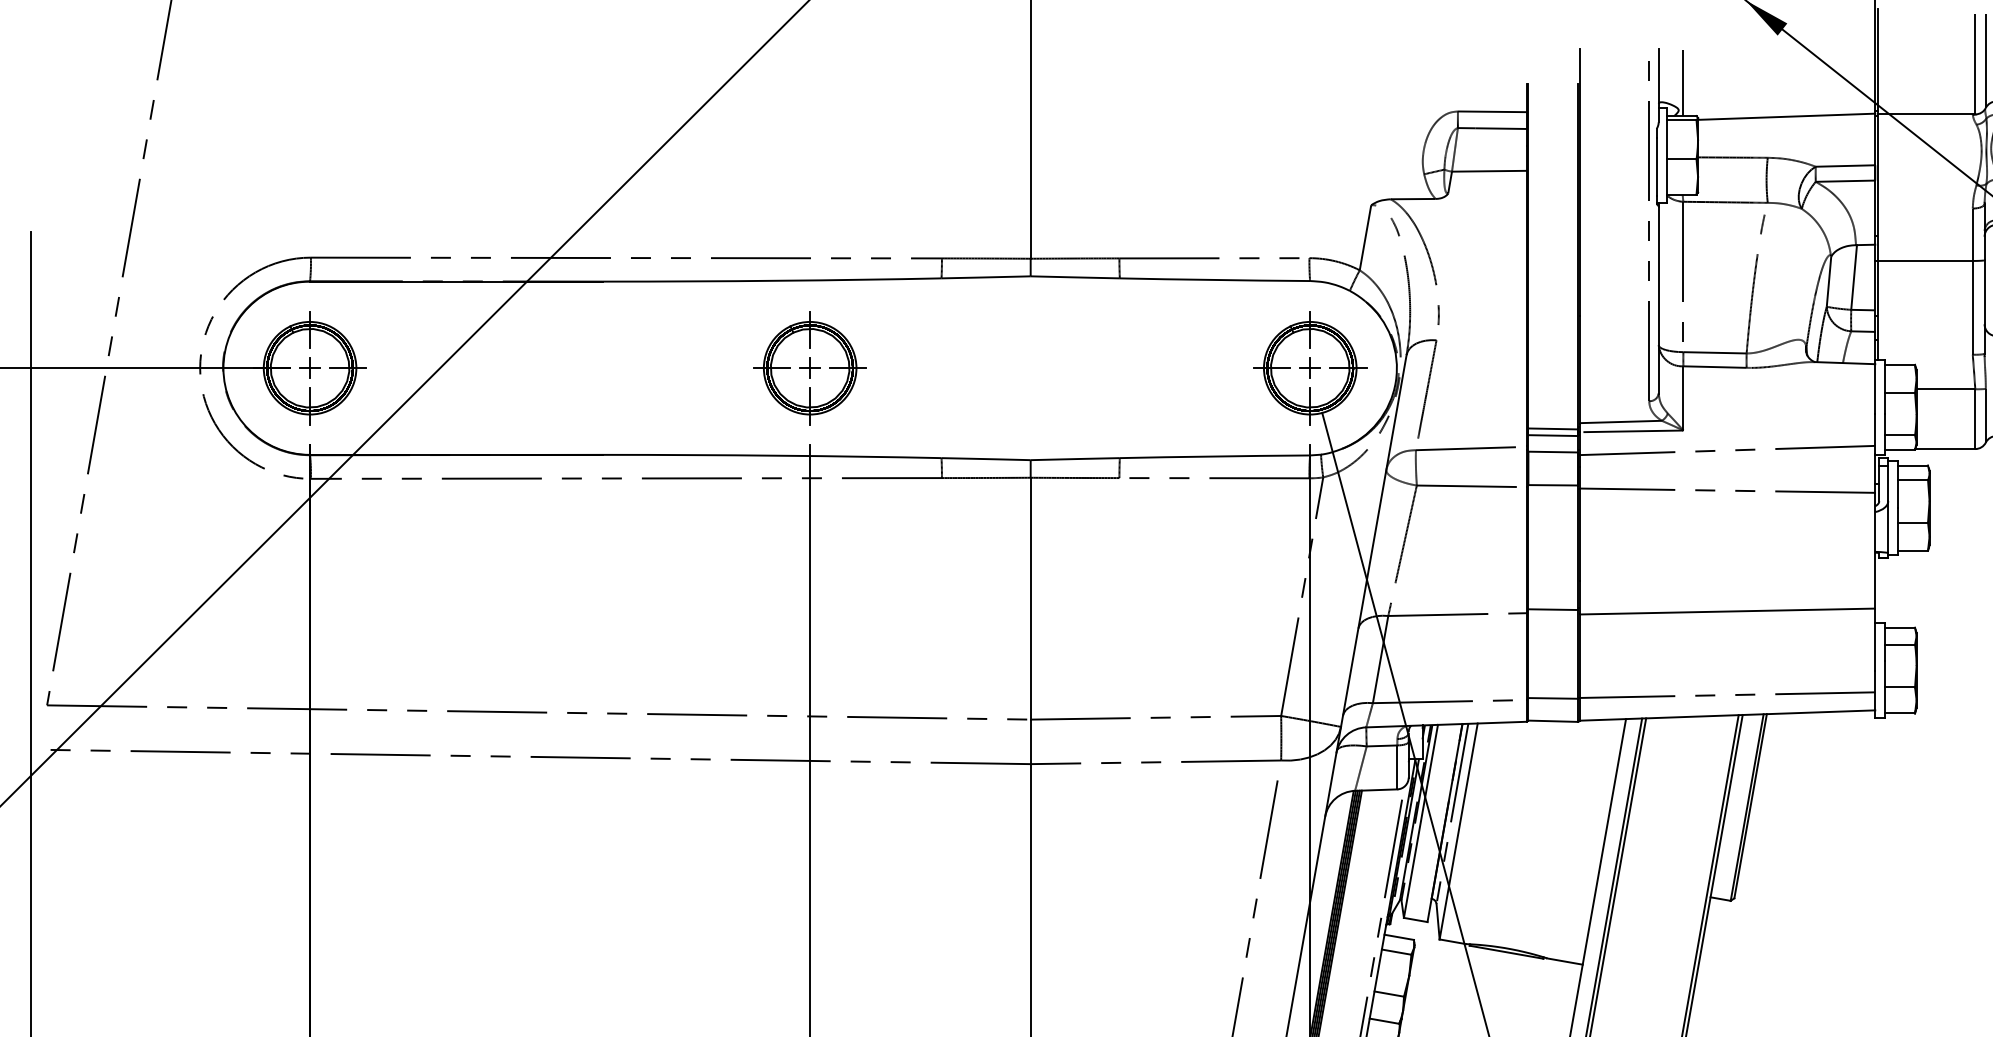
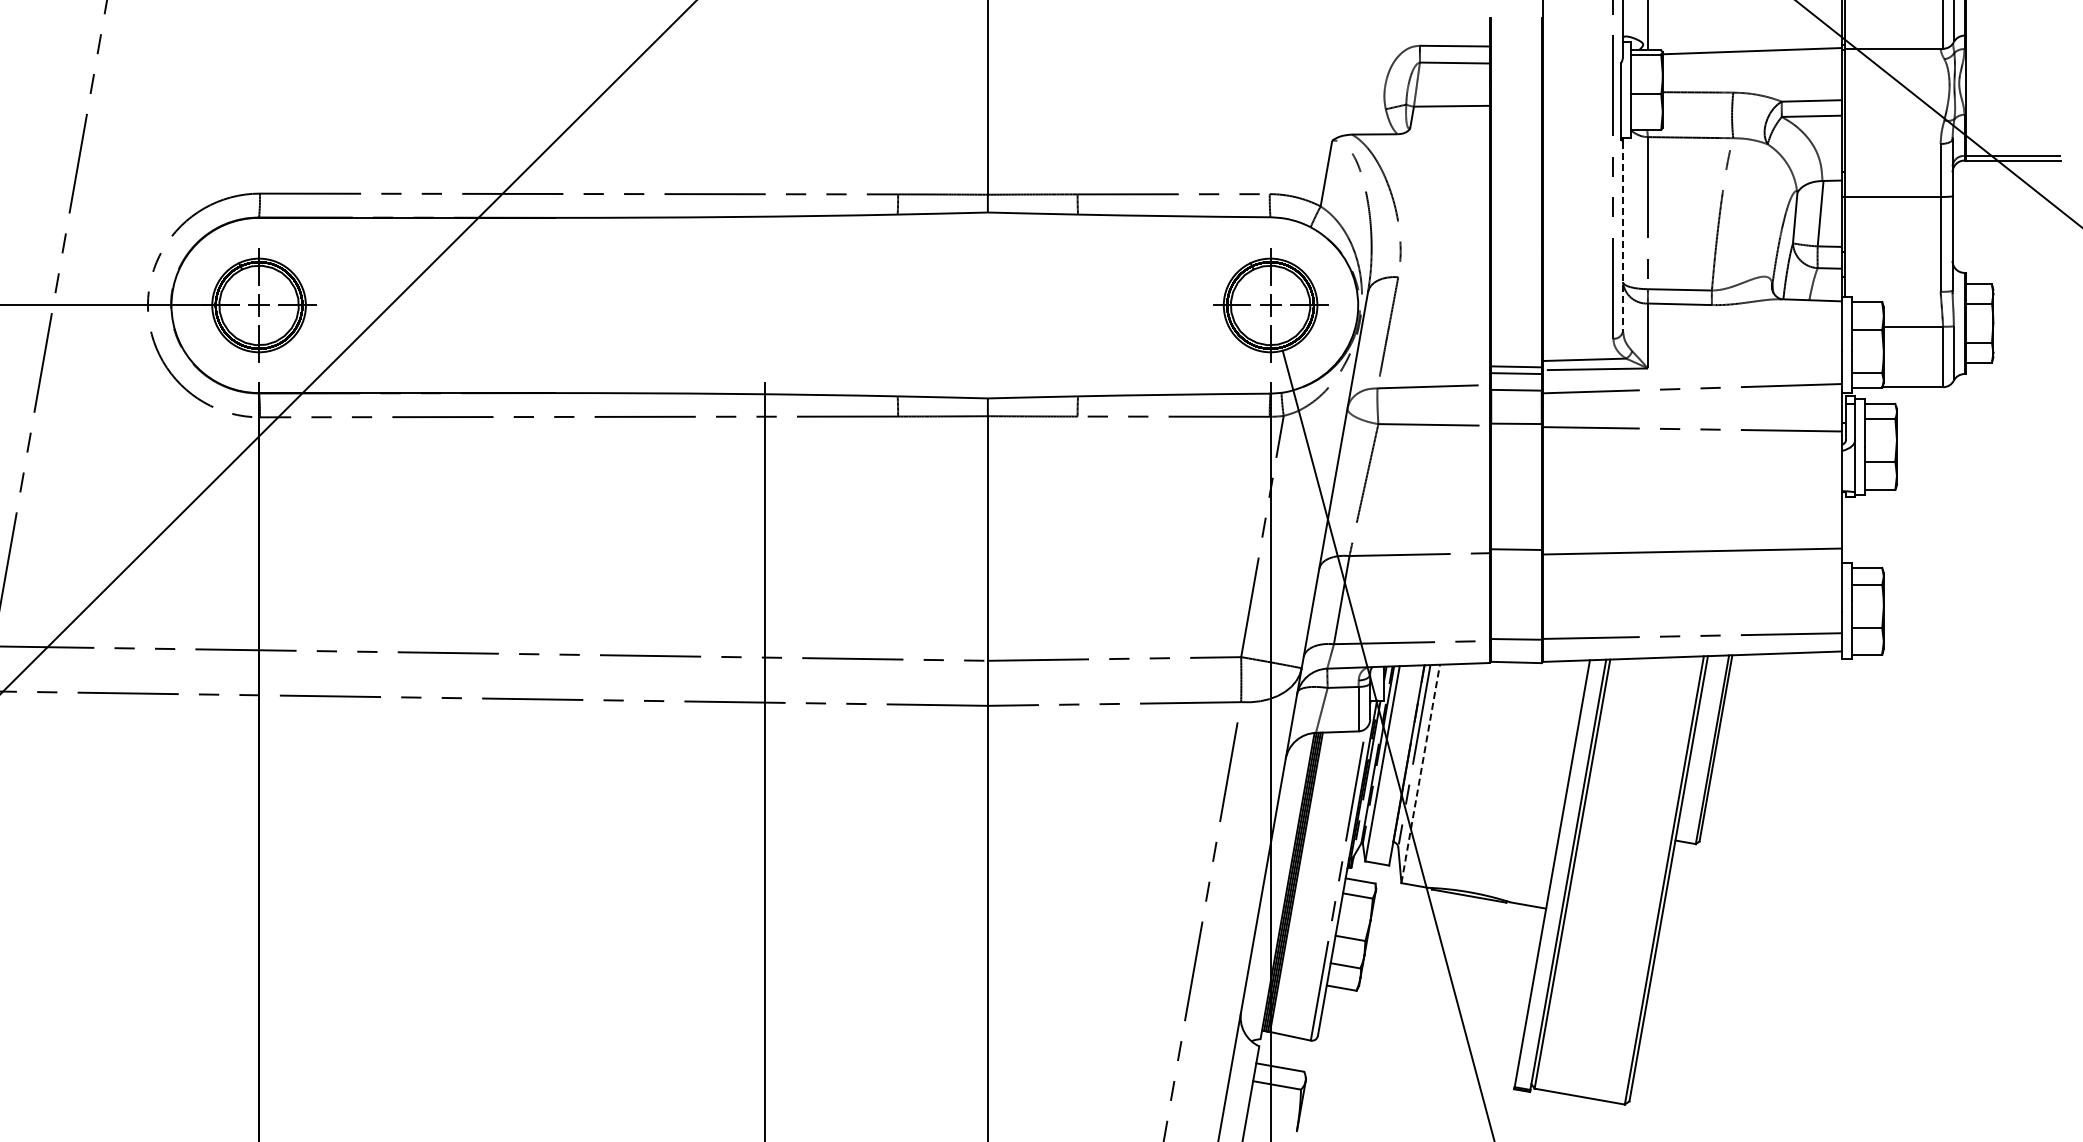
line: (1658, 301) -> (1622, 237), solid -> dashed
part: (809, 368) -> (764, 305), removed
line: (1458, 831) -> (1420, 773), solid -> dashed

